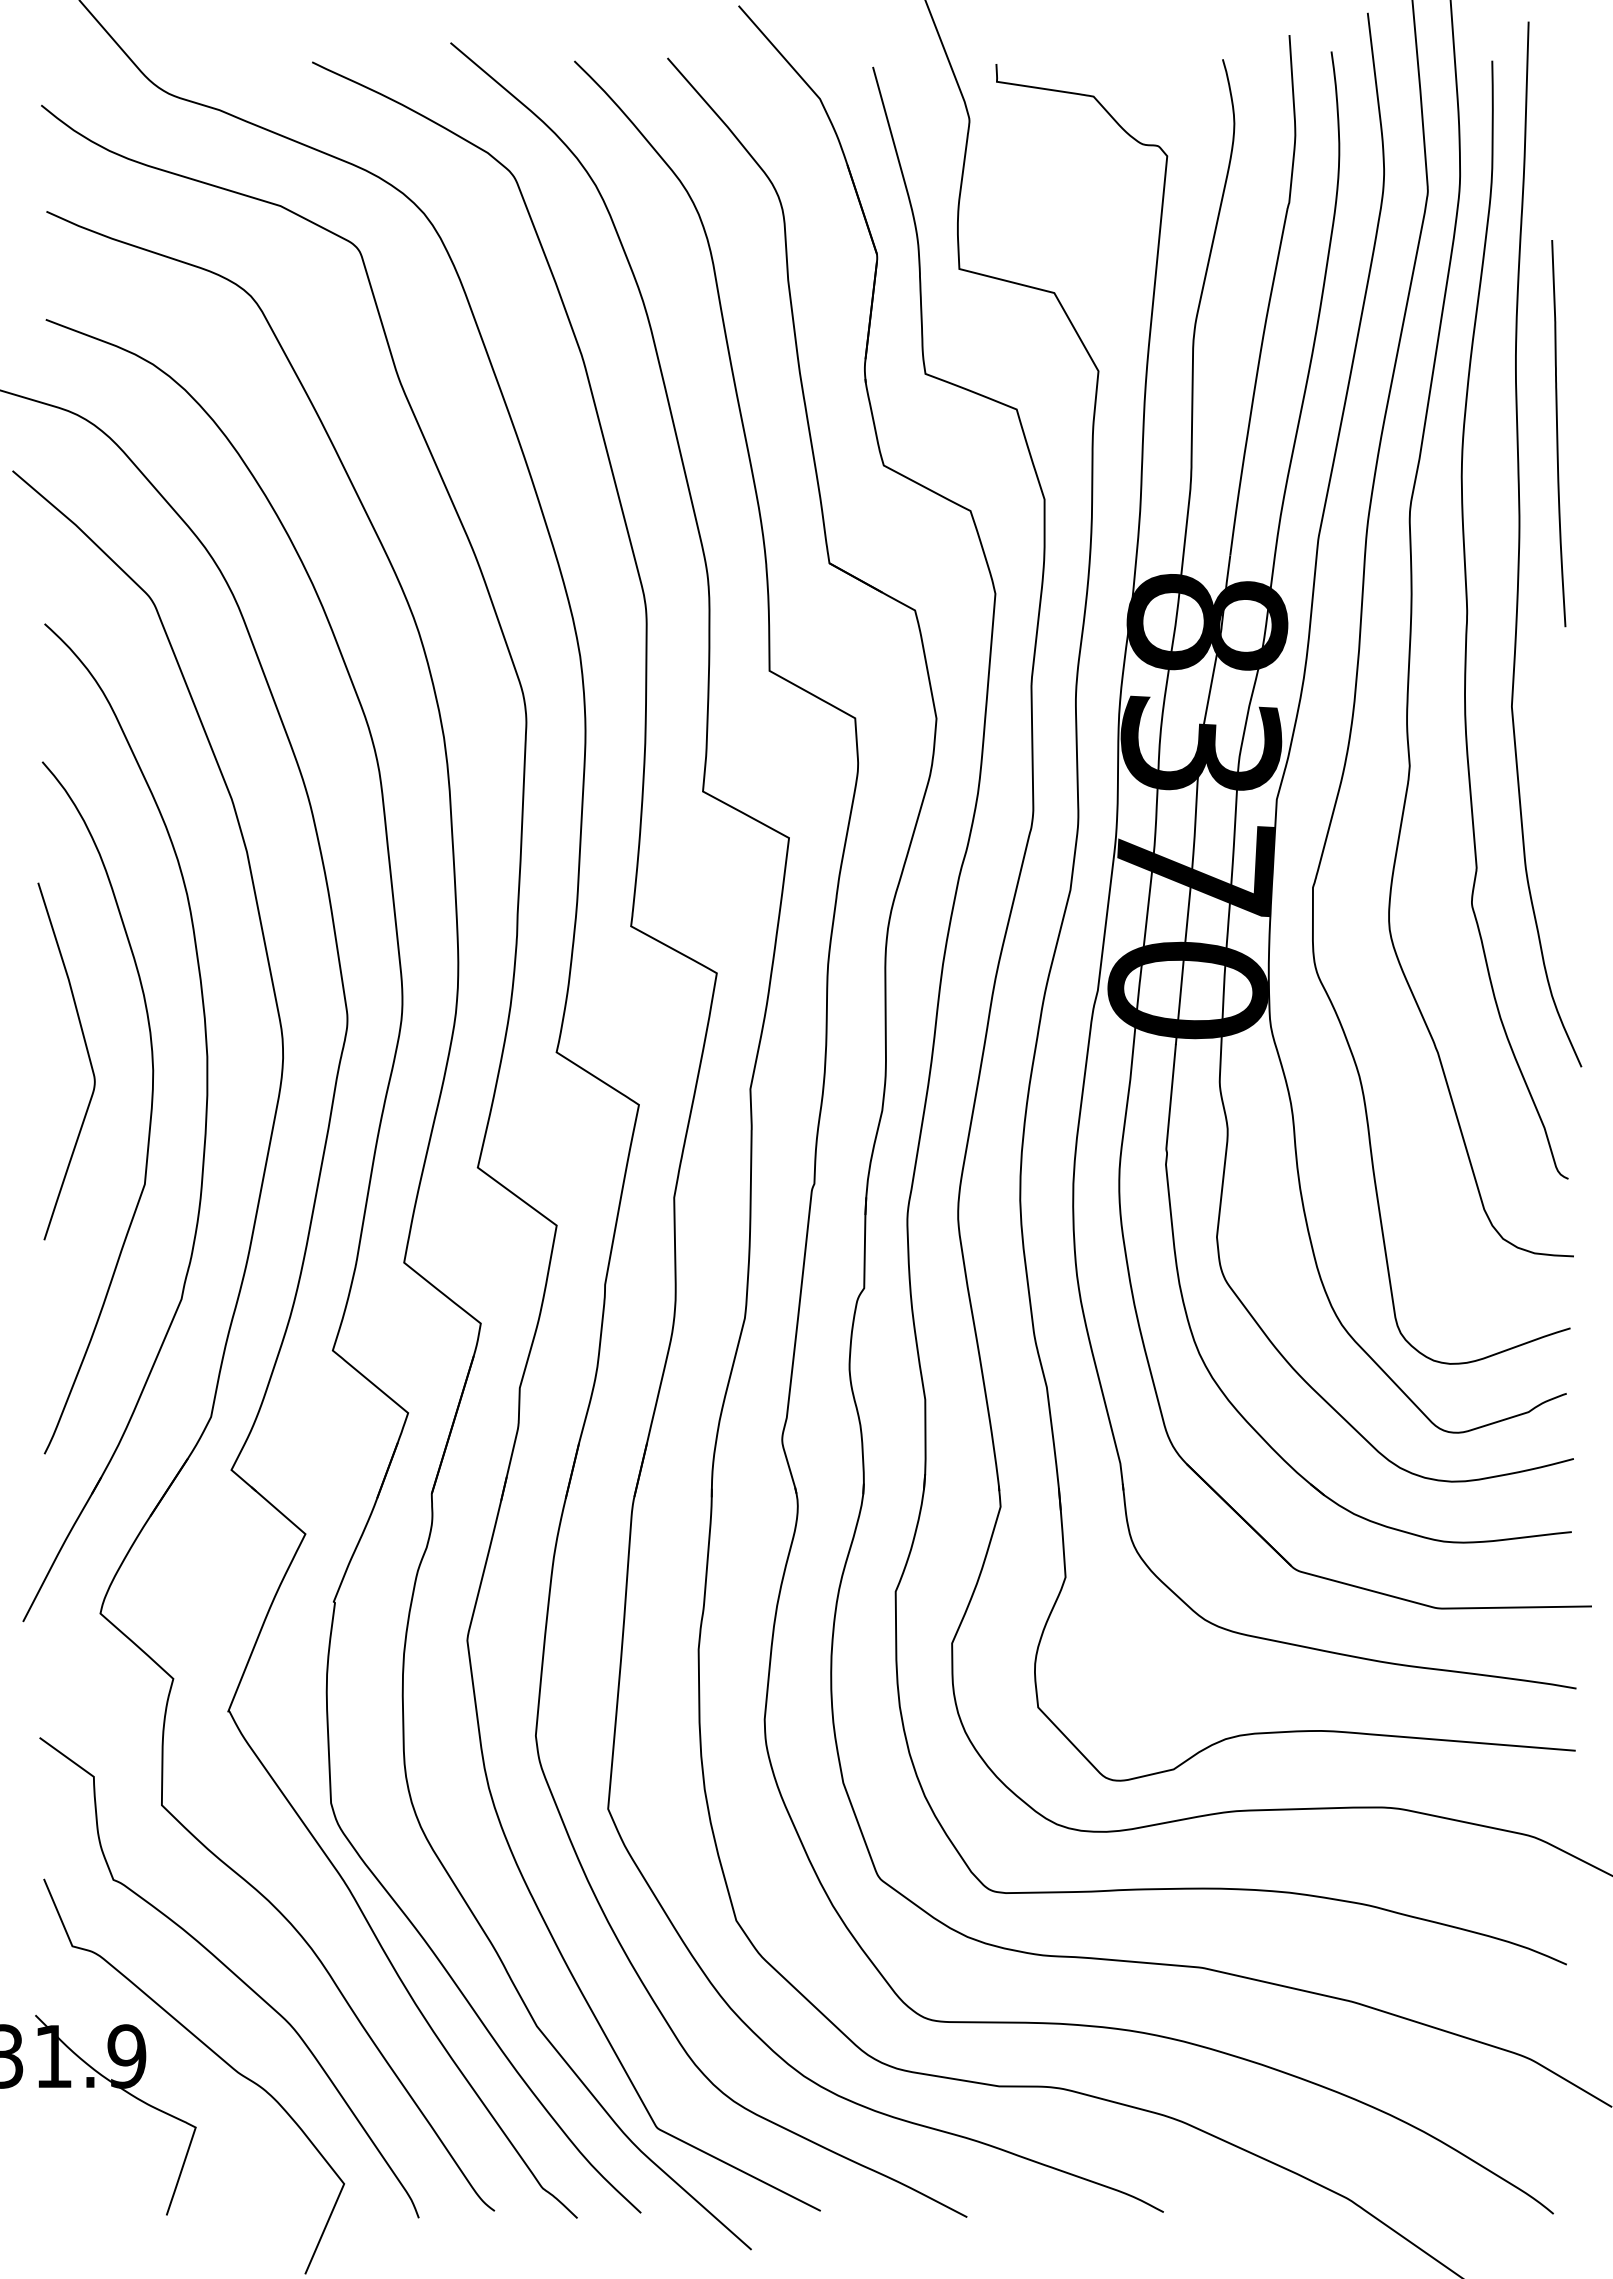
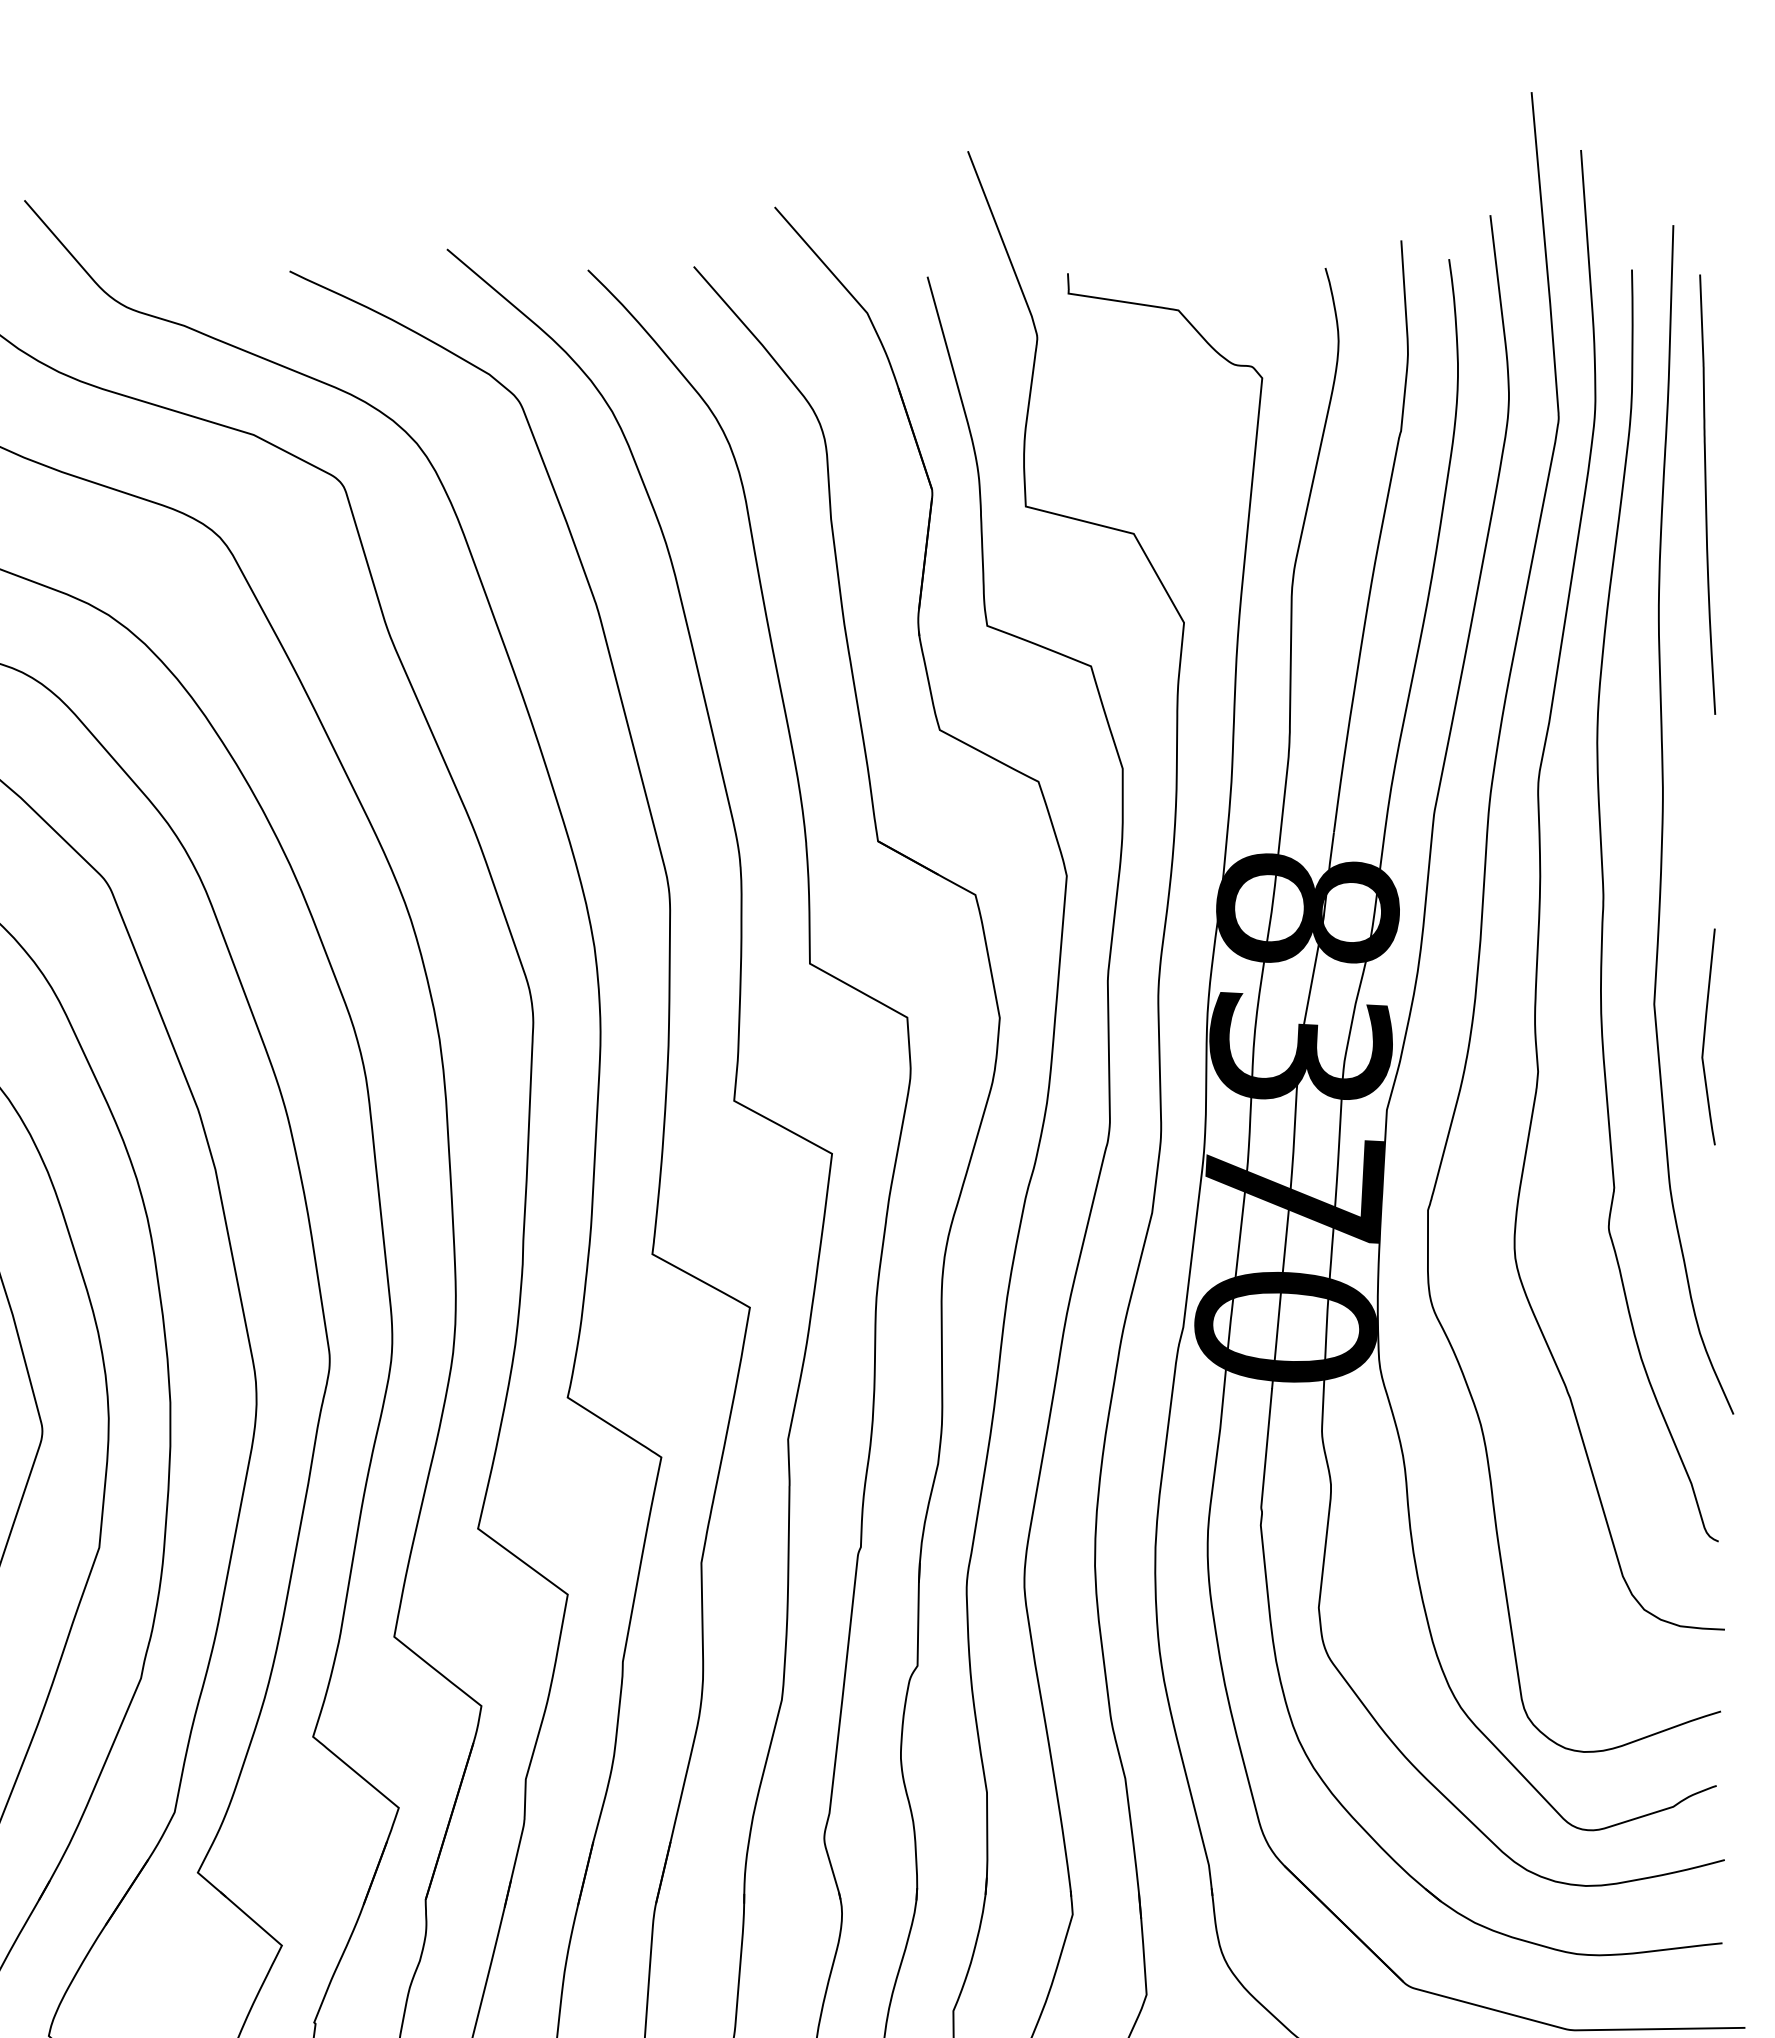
curve: (1558, 433) -> (1707, 494), moved
curve: (1556, 735) -> (1705, 1037), added

